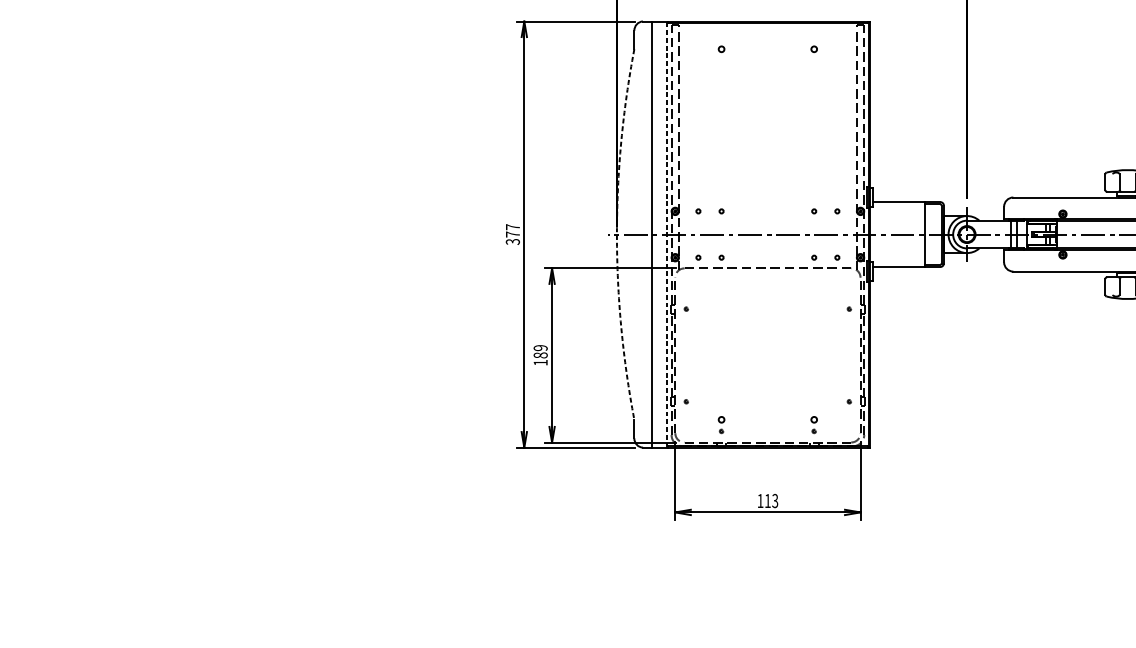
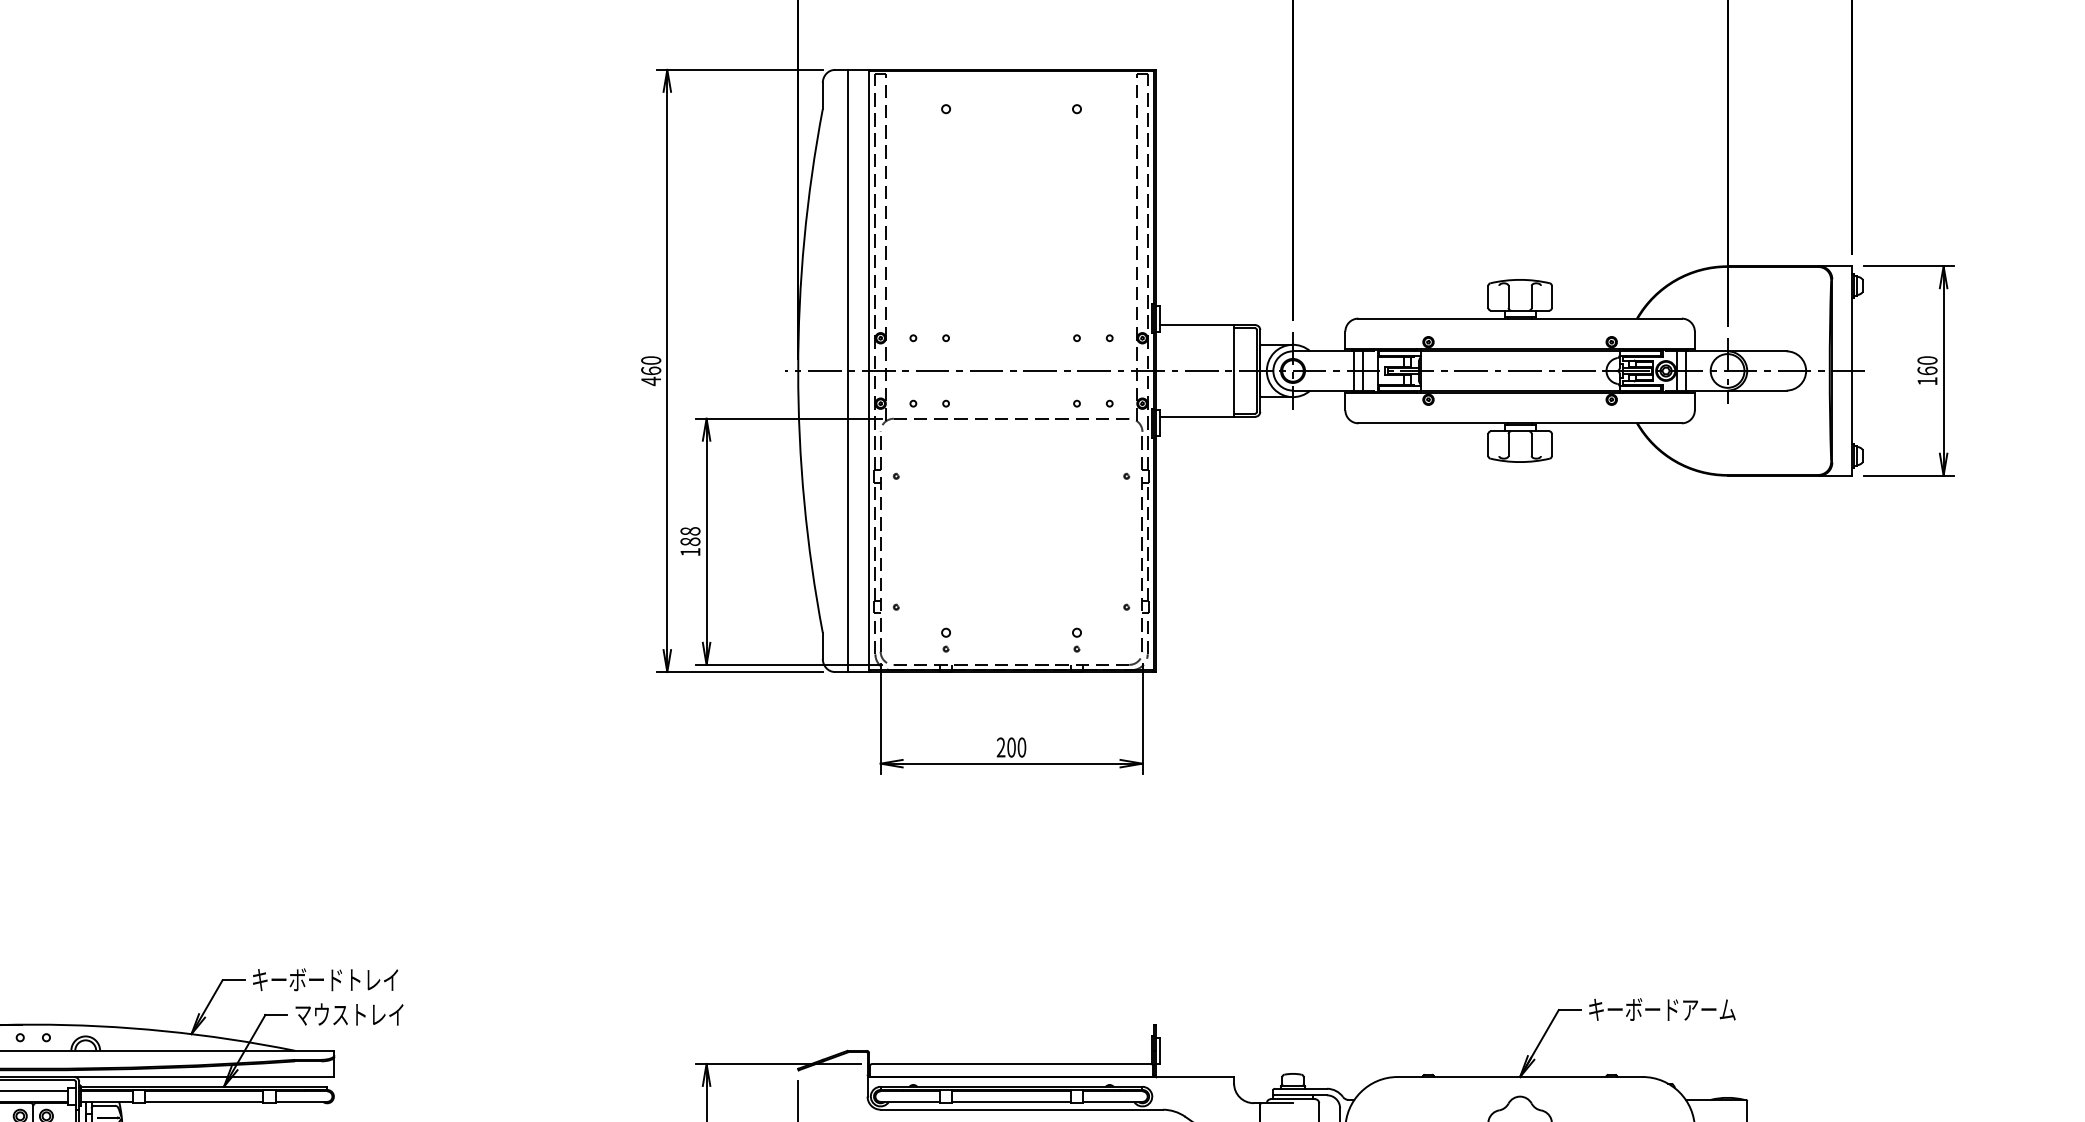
text: (513, 234) -> (651, 371), 377 -> 460
arc: (617, 234) -> (798, 370), dashed -> solid
line: (667, 234) -> (869, 370), dashed -> solid
text: (540, 348) -> (690, 531), 189 -> 188
text: (767, 500) -> (1011, 747), 113 -> 200

